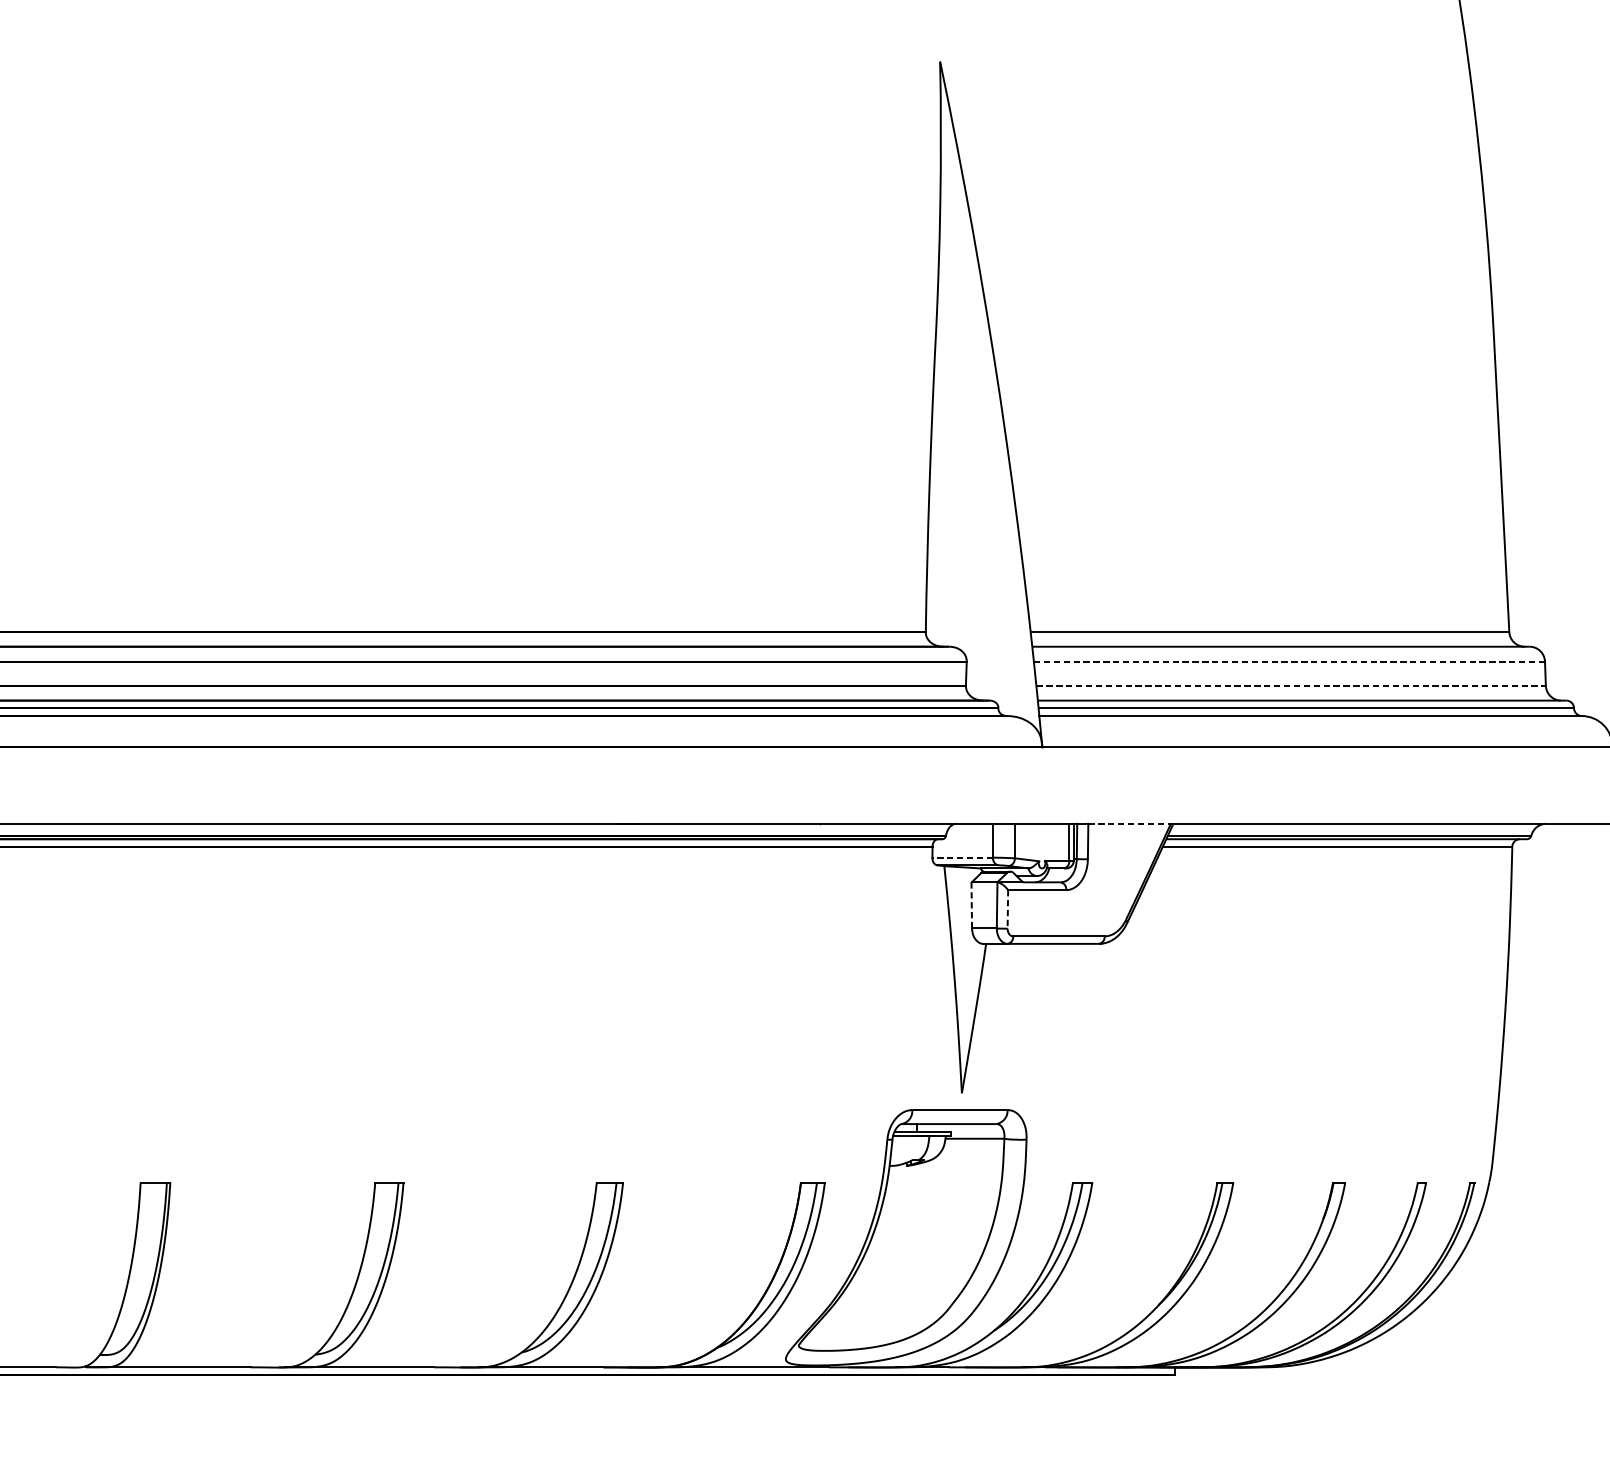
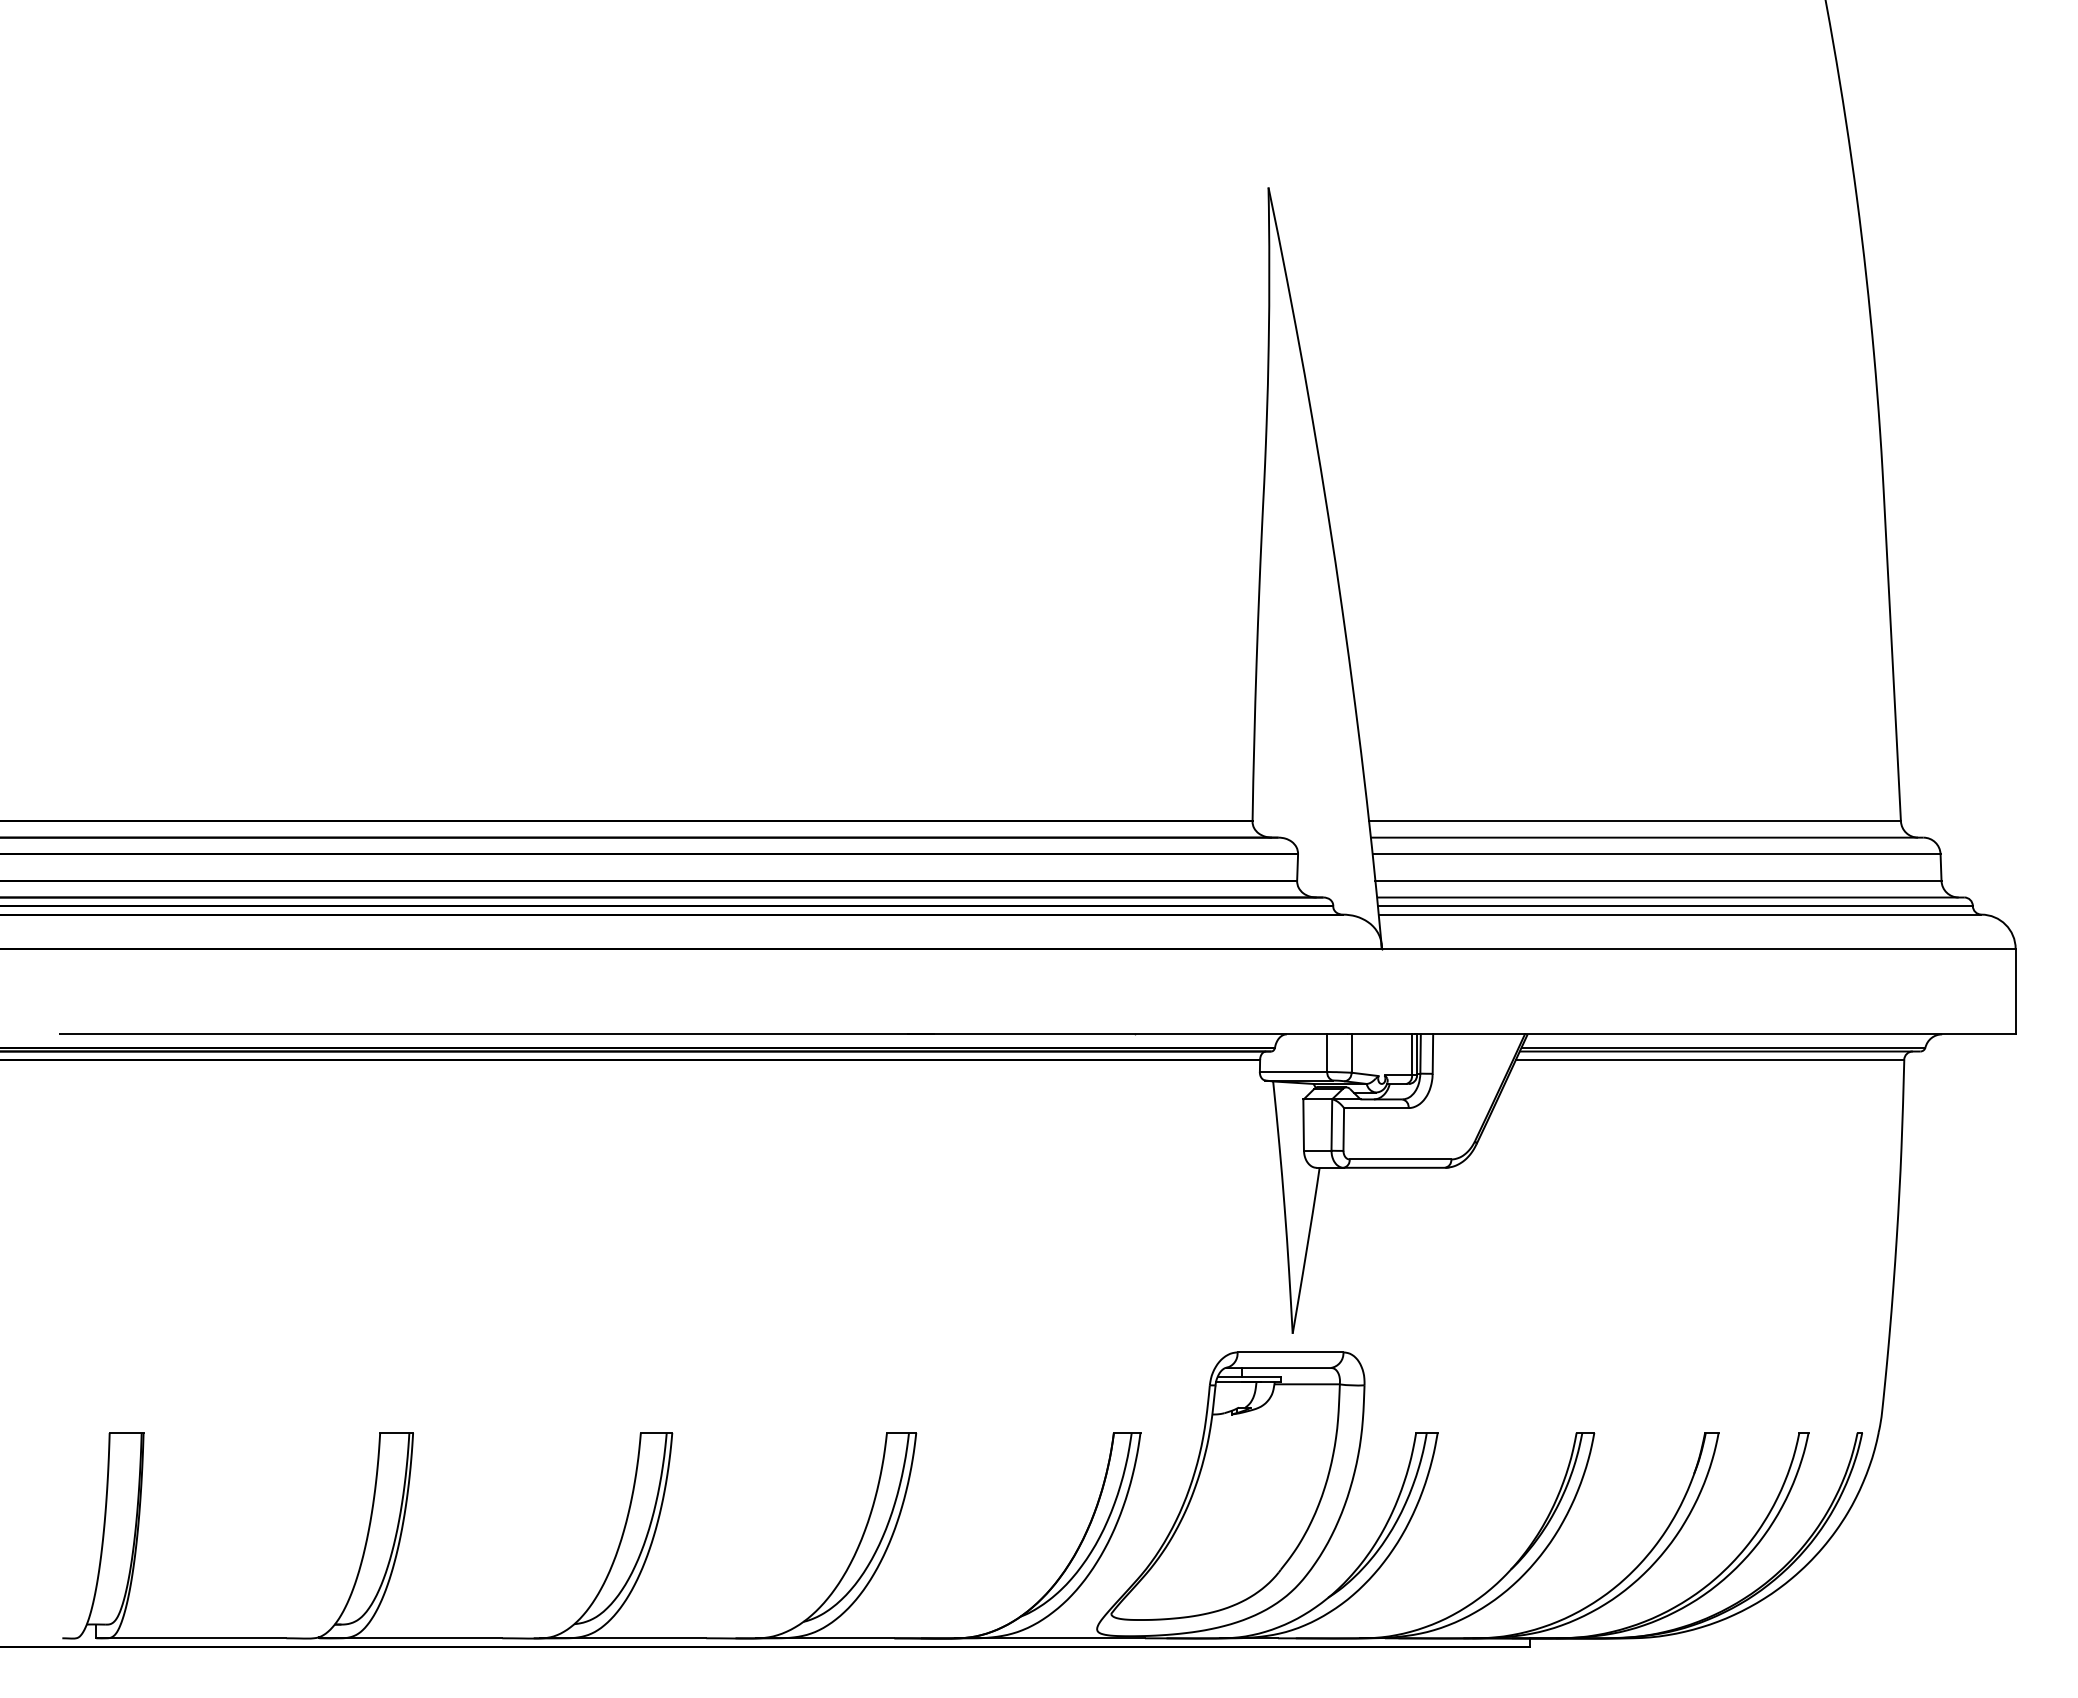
line: (1289, 661) -> (1656, 854), dashed -> solid
line: (1291, 685) -> (1658, 880), dashed -> solid
line: (1130, 823) -> (1479, 1034), dashed -> solid
line: (962, 858) -> (1293, 1072), dashed -> solid
line: (971, 905) -> (1303, 1125), dashed -> solid
line: (1007, 909) -> (1343, 1129), dashed -> solid

